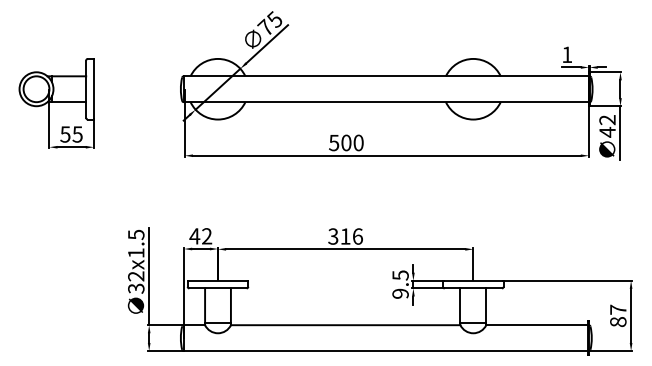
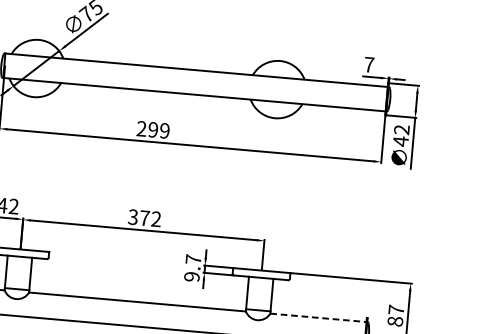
text: (567, 54) -> (369, 64), 1 -> 7
text: (346, 142) -> (153, 129), 500 -> 299
text: (351, 236) -> (150, 218), 316 -> 372
text: (400, 275) -> (193, 259), 9.5 -> 9.7
line: (537, 325) -> (318, 318), solid -> dashed

